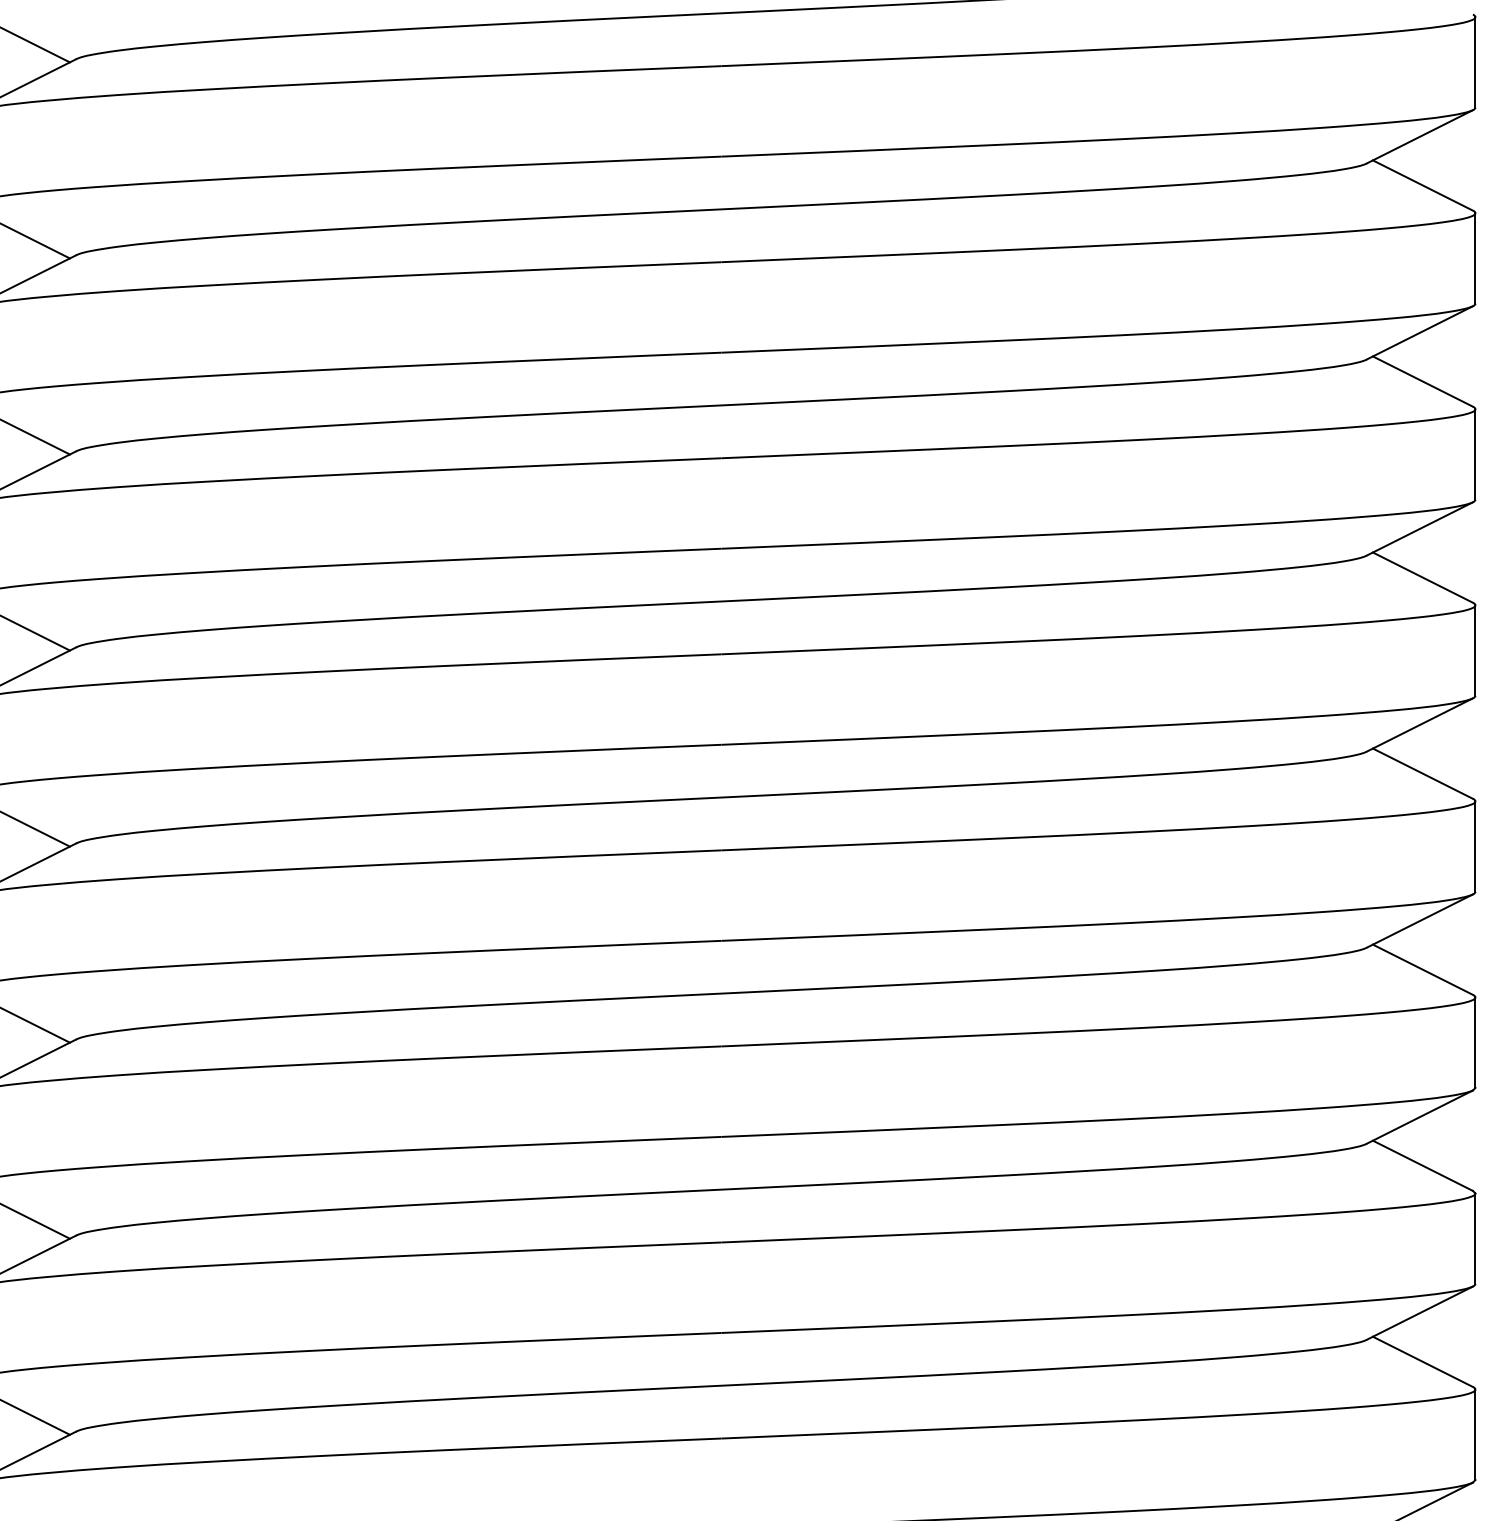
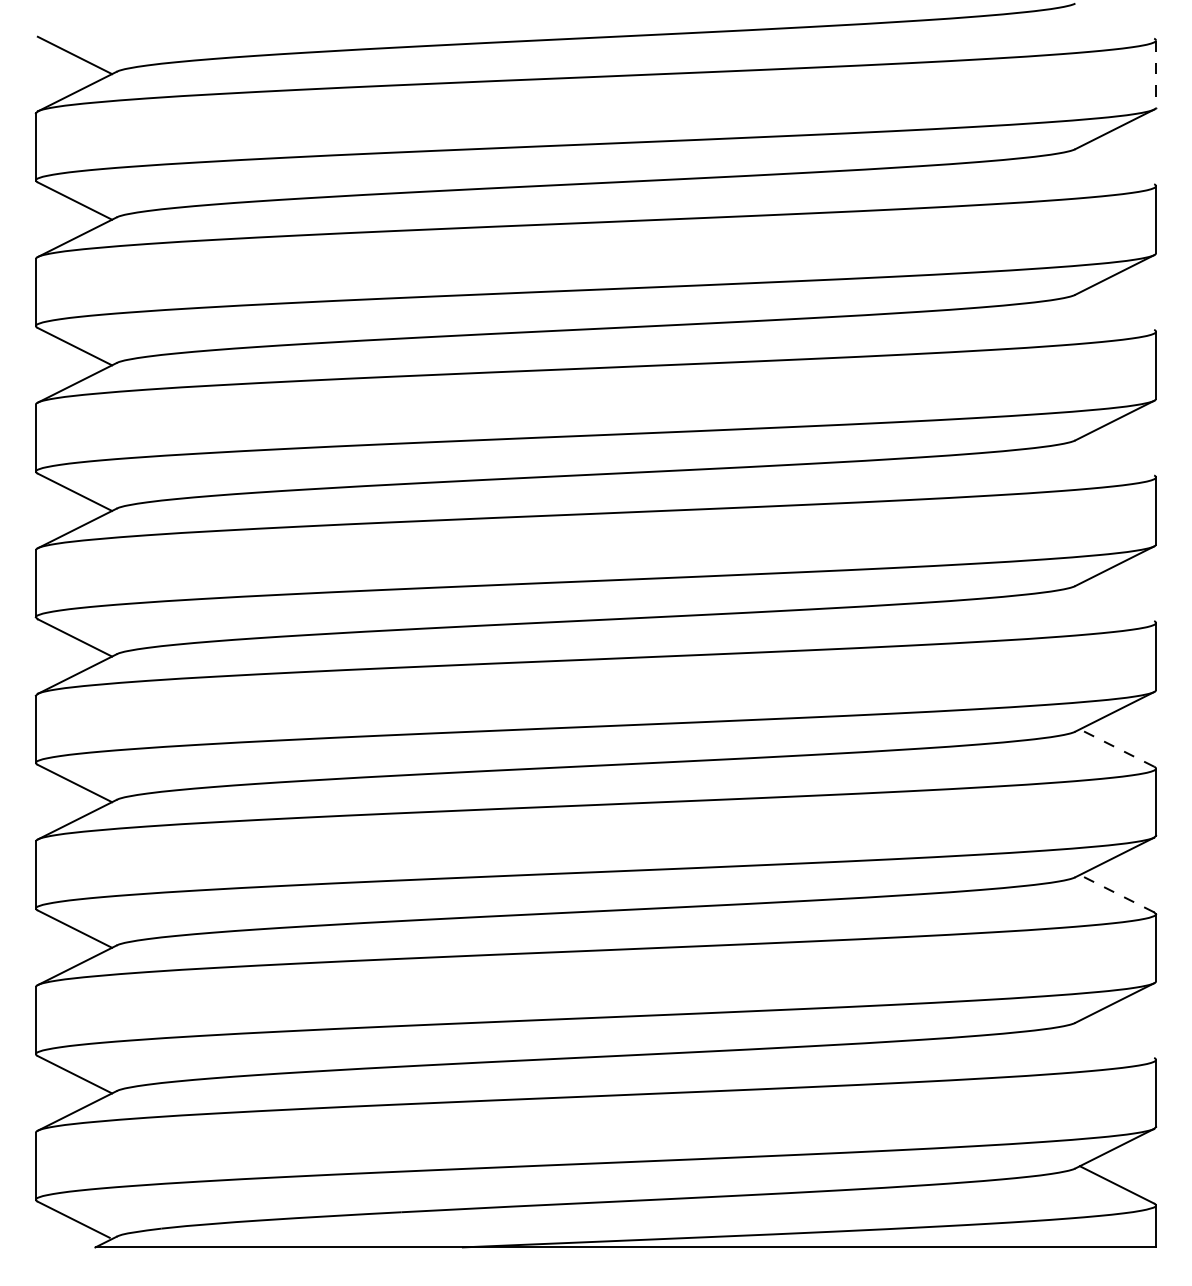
line: (1476, 62) -> (1156, 74), solid -> dashed
line: (1422, 185) -> (1116, 165), removed
line: (1422, 380) -> (1116, 310), removed
line: (1422, 577) -> (1116, 456), removed
line: (1422, 773) -> (1116, 602), removed
line: (1423, 970) -> (1117, 748), solid -> dashed
line: (1423, 1165) -> (1117, 893), solid -> dashed
line: (1422, 1360) -> (1116, 1038), removed

